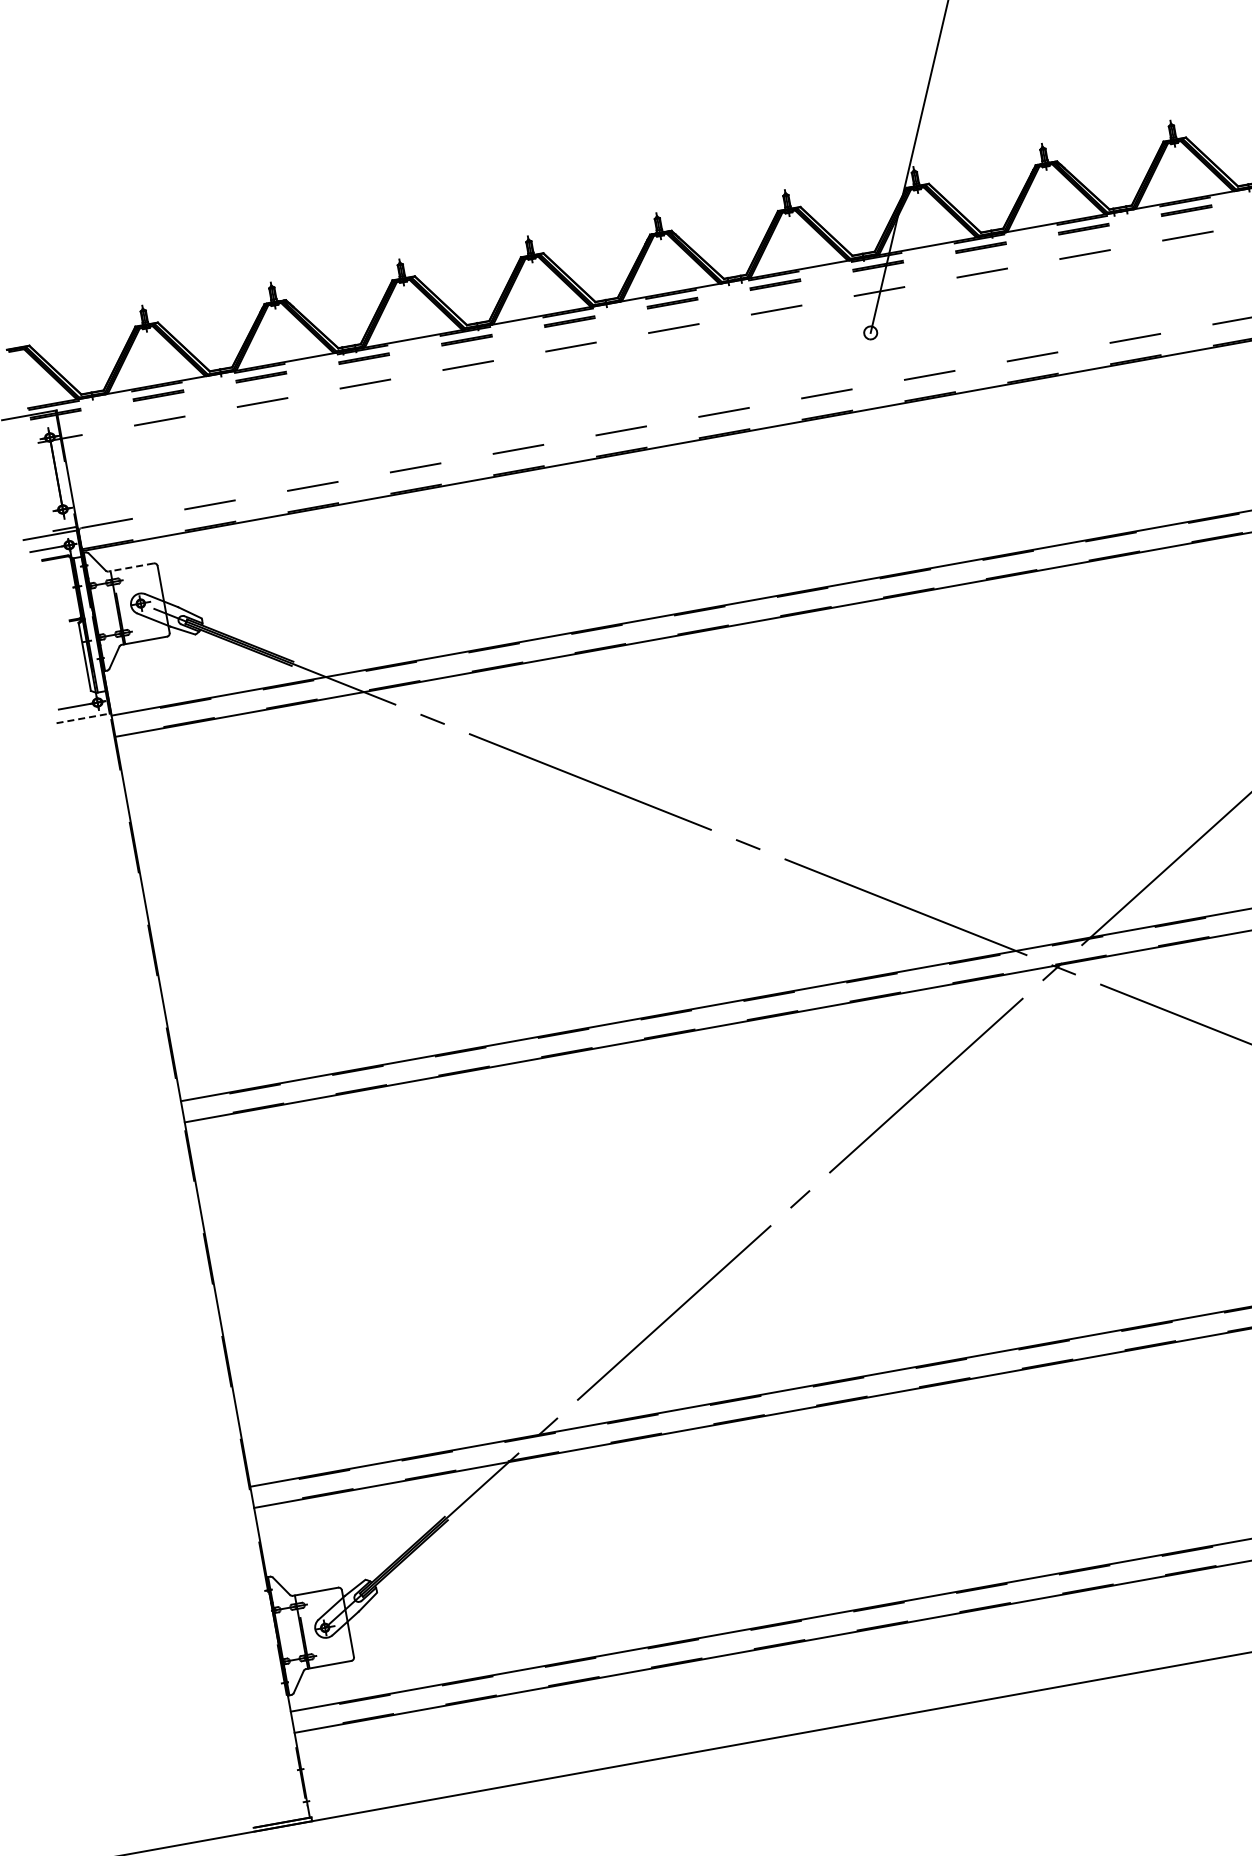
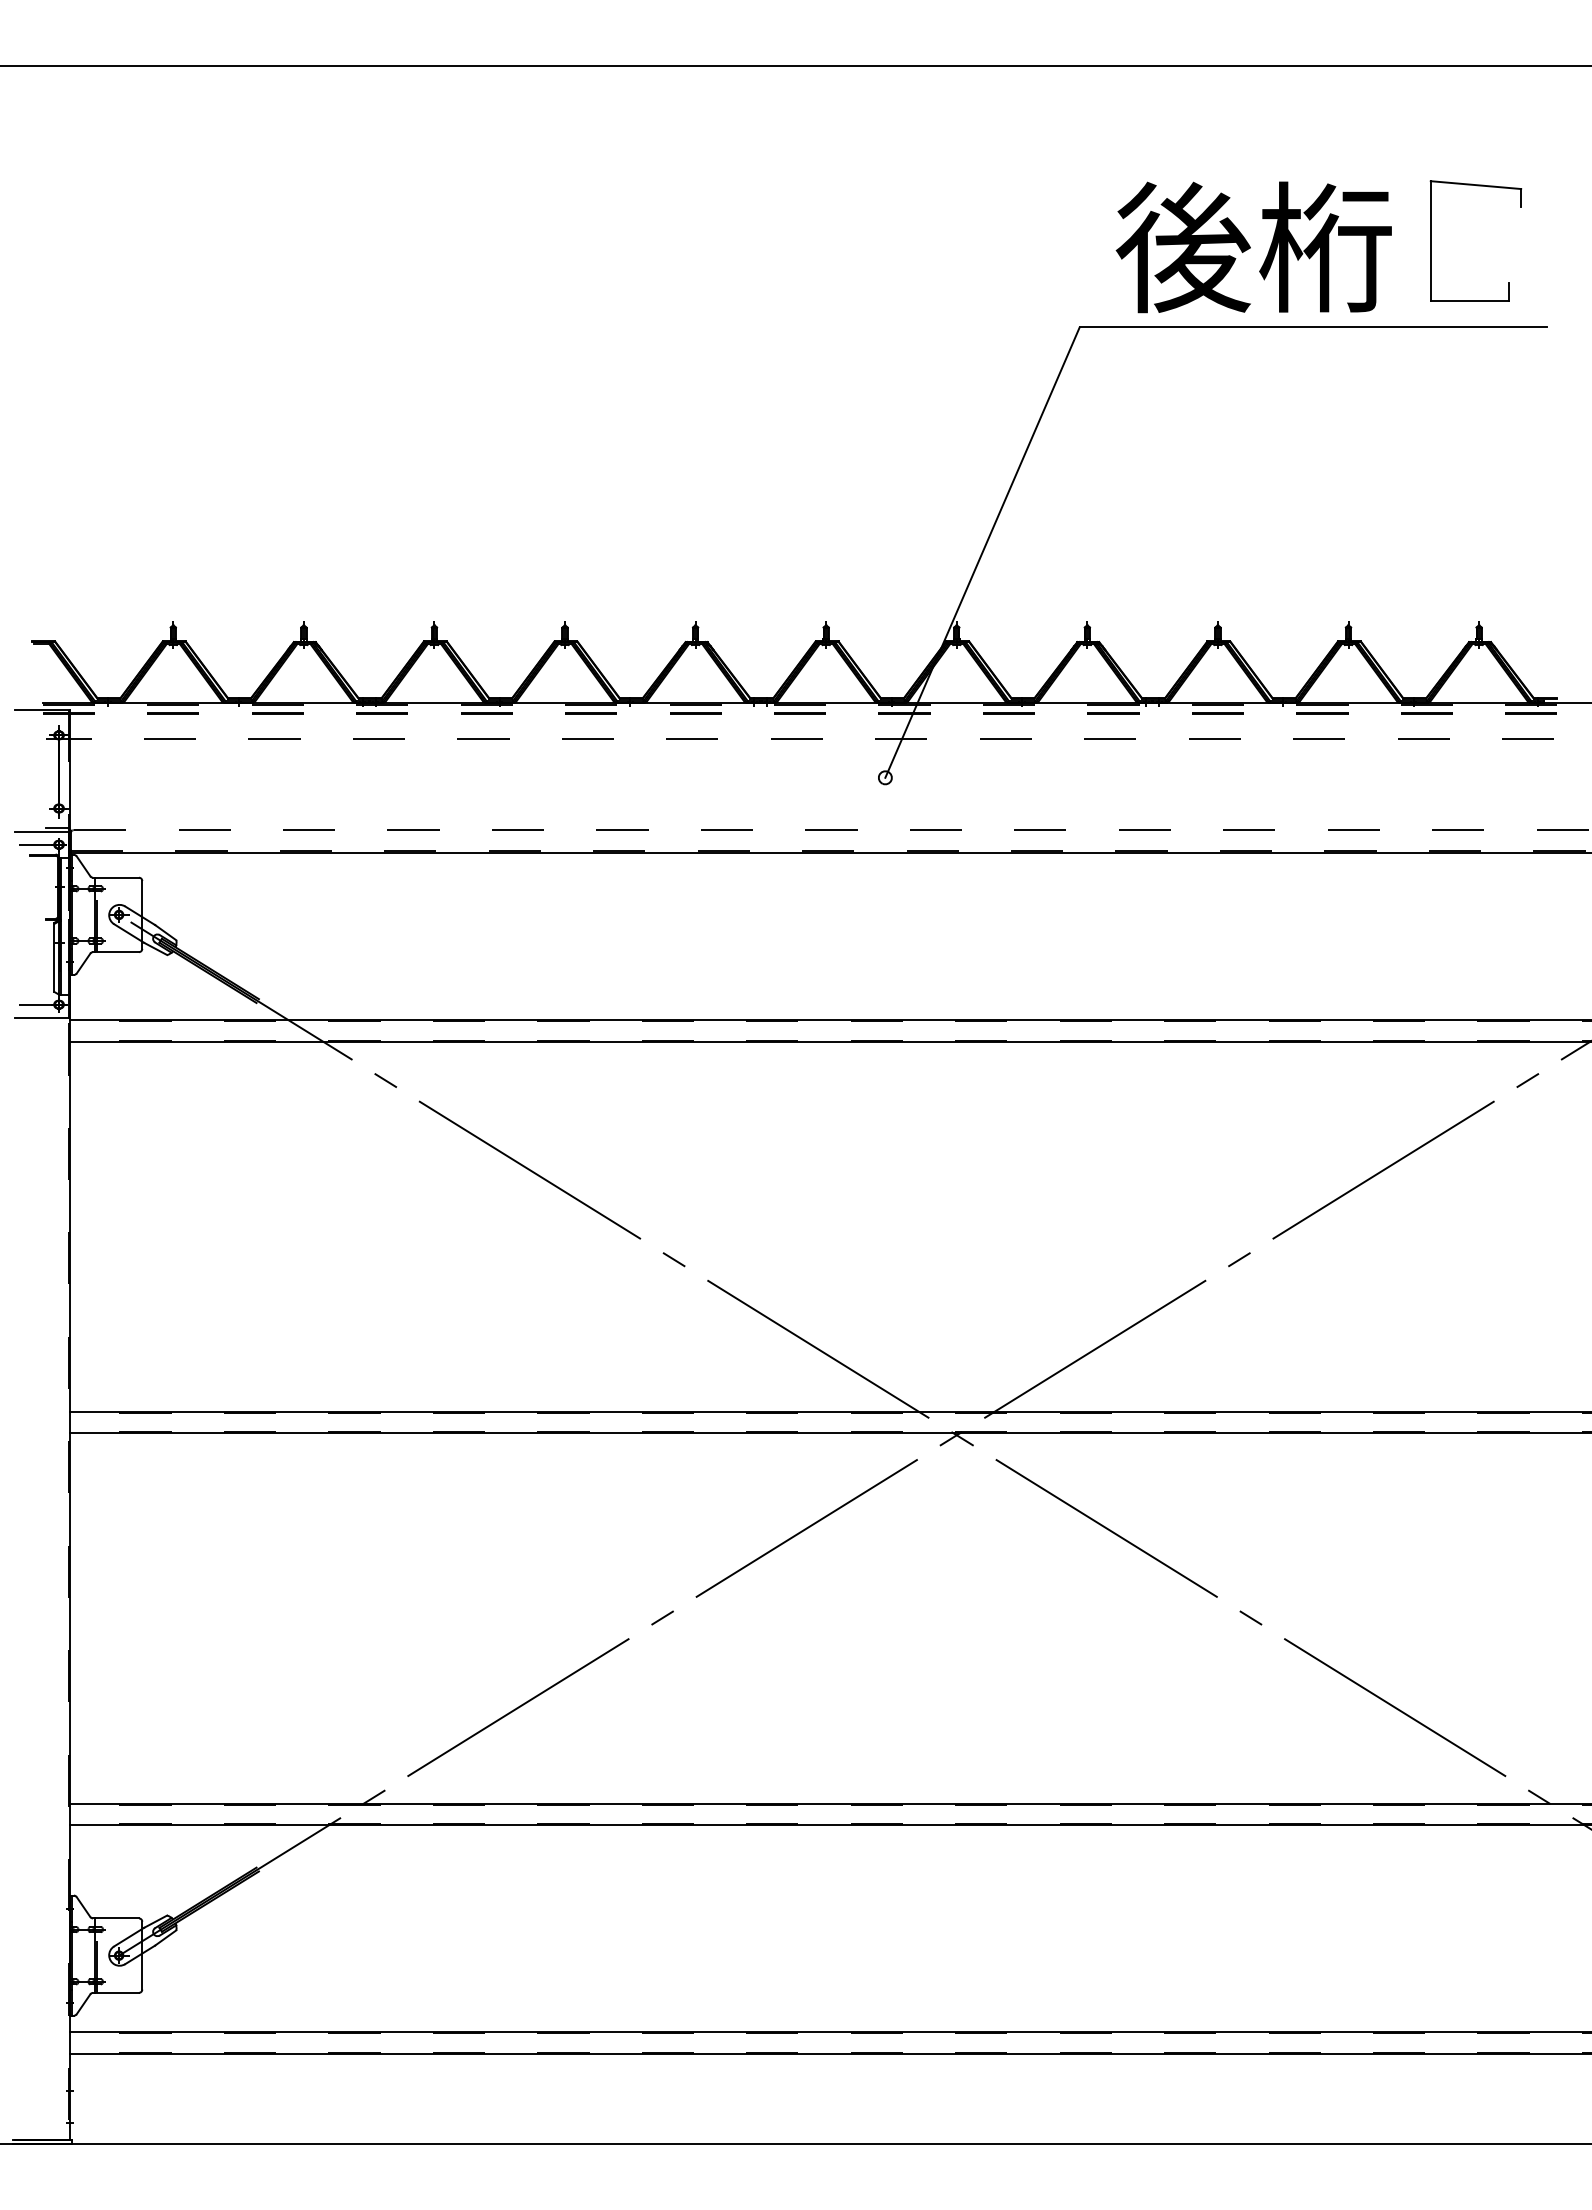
line: (131, 567) -> (116, 877), dashed -> solid
line: (83, 718) -> (42, 1017), dashed -> solid

